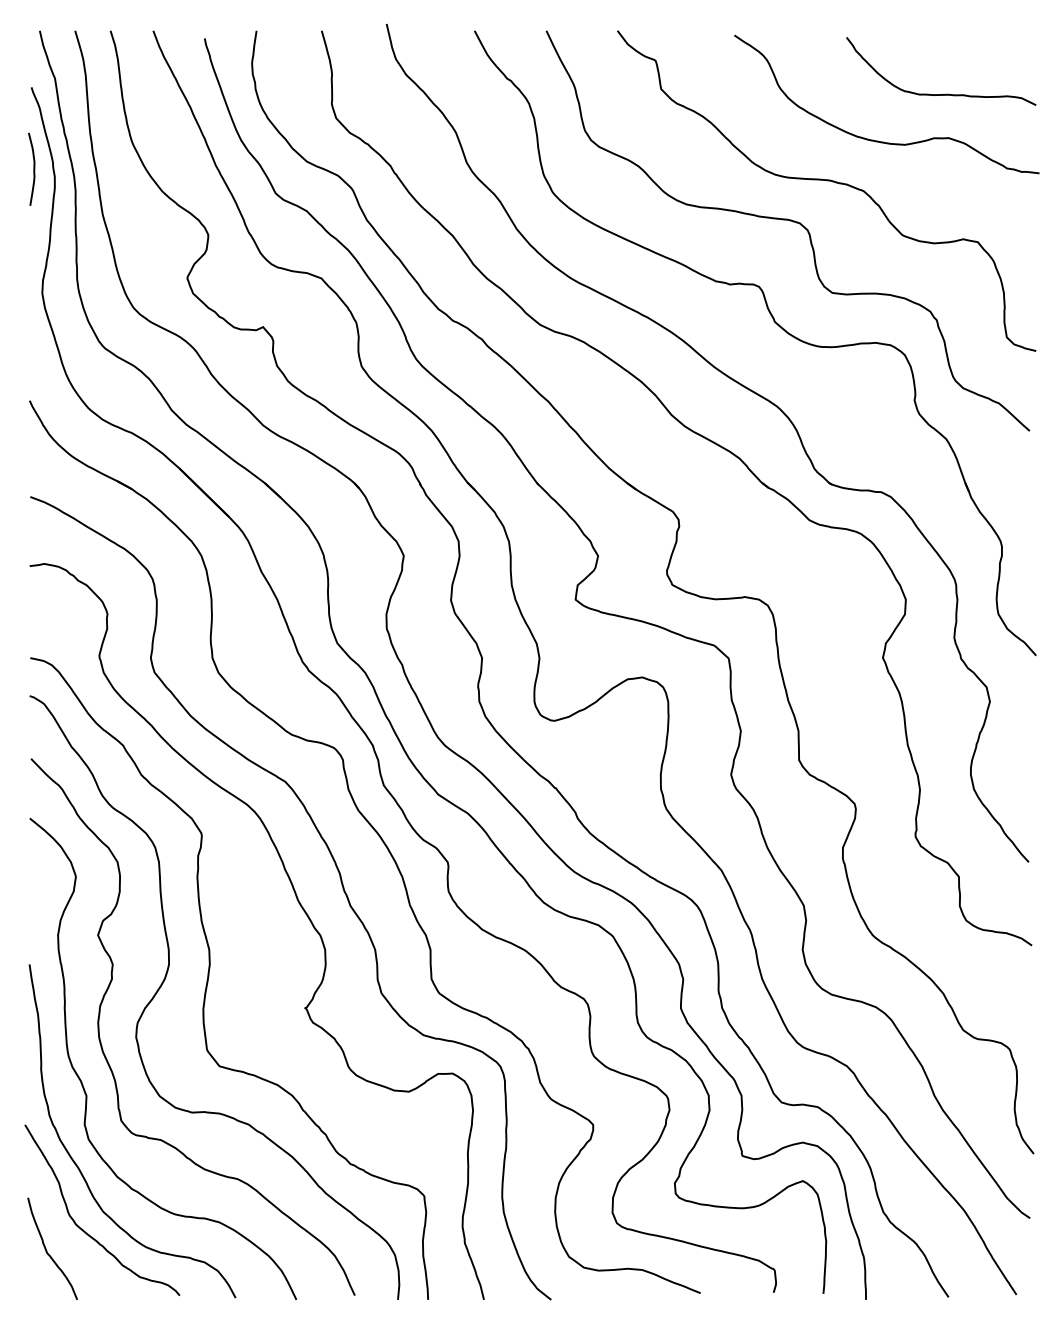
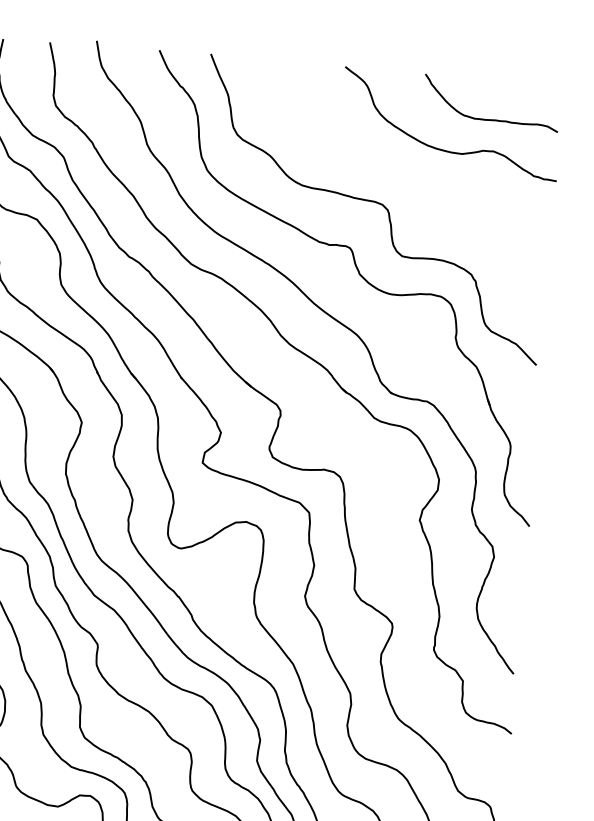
curve: (826, 181) -> (403, 176), removed

